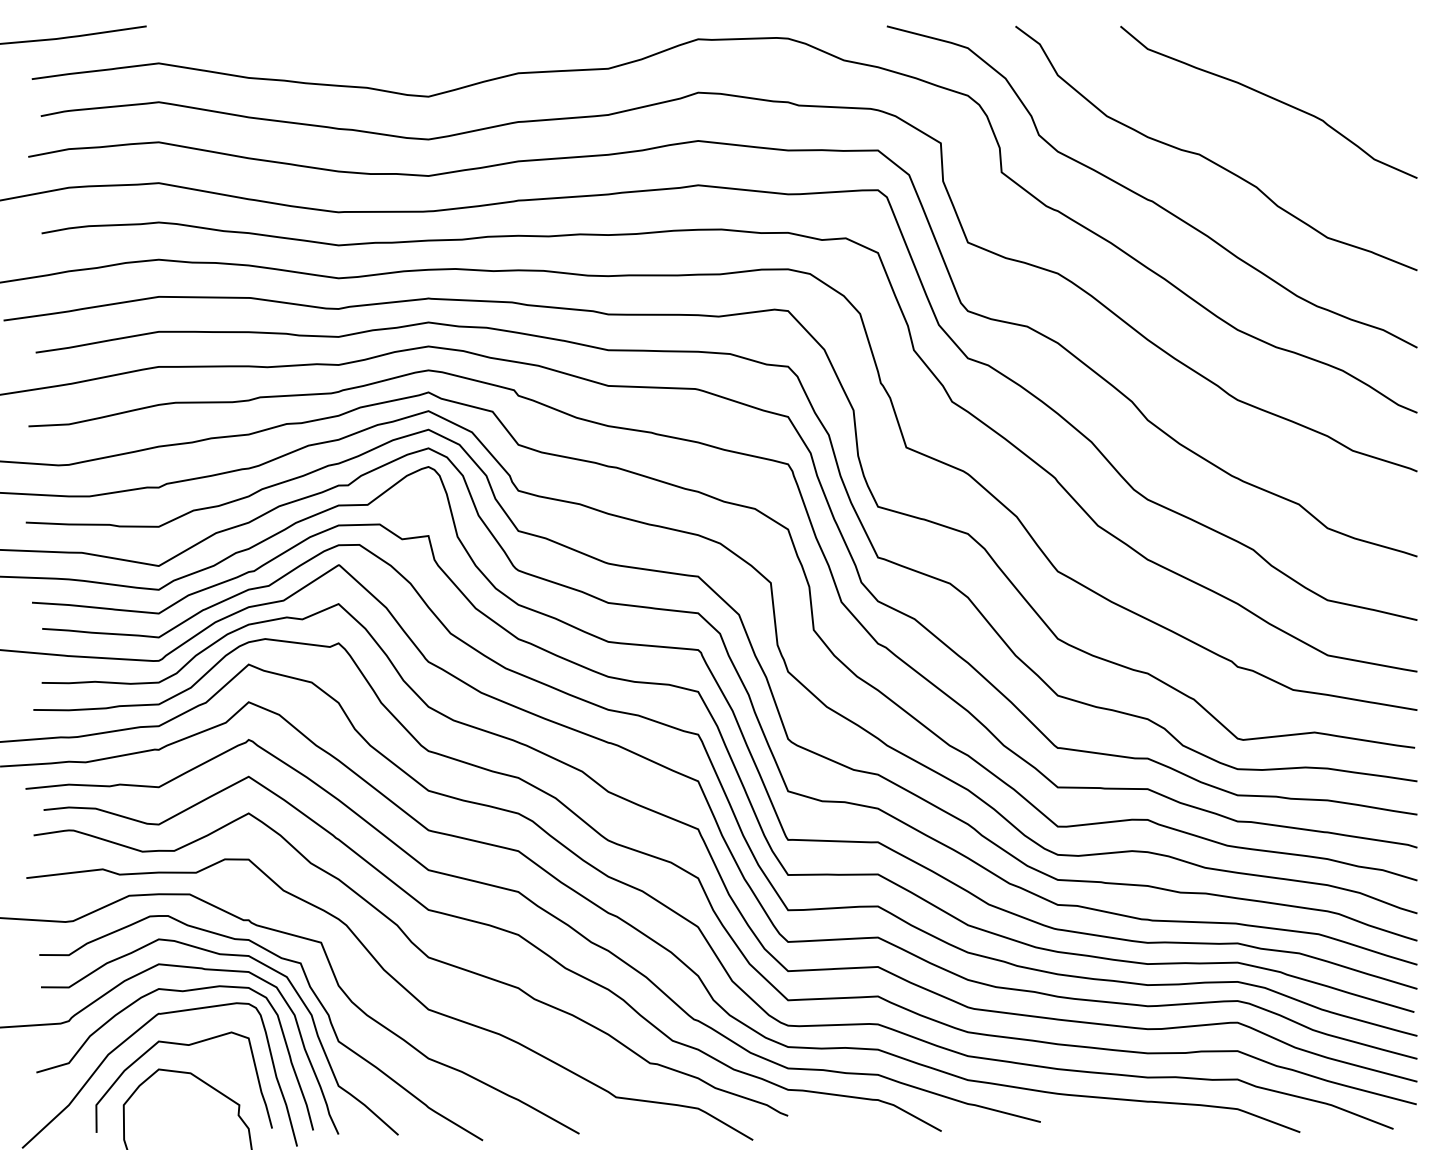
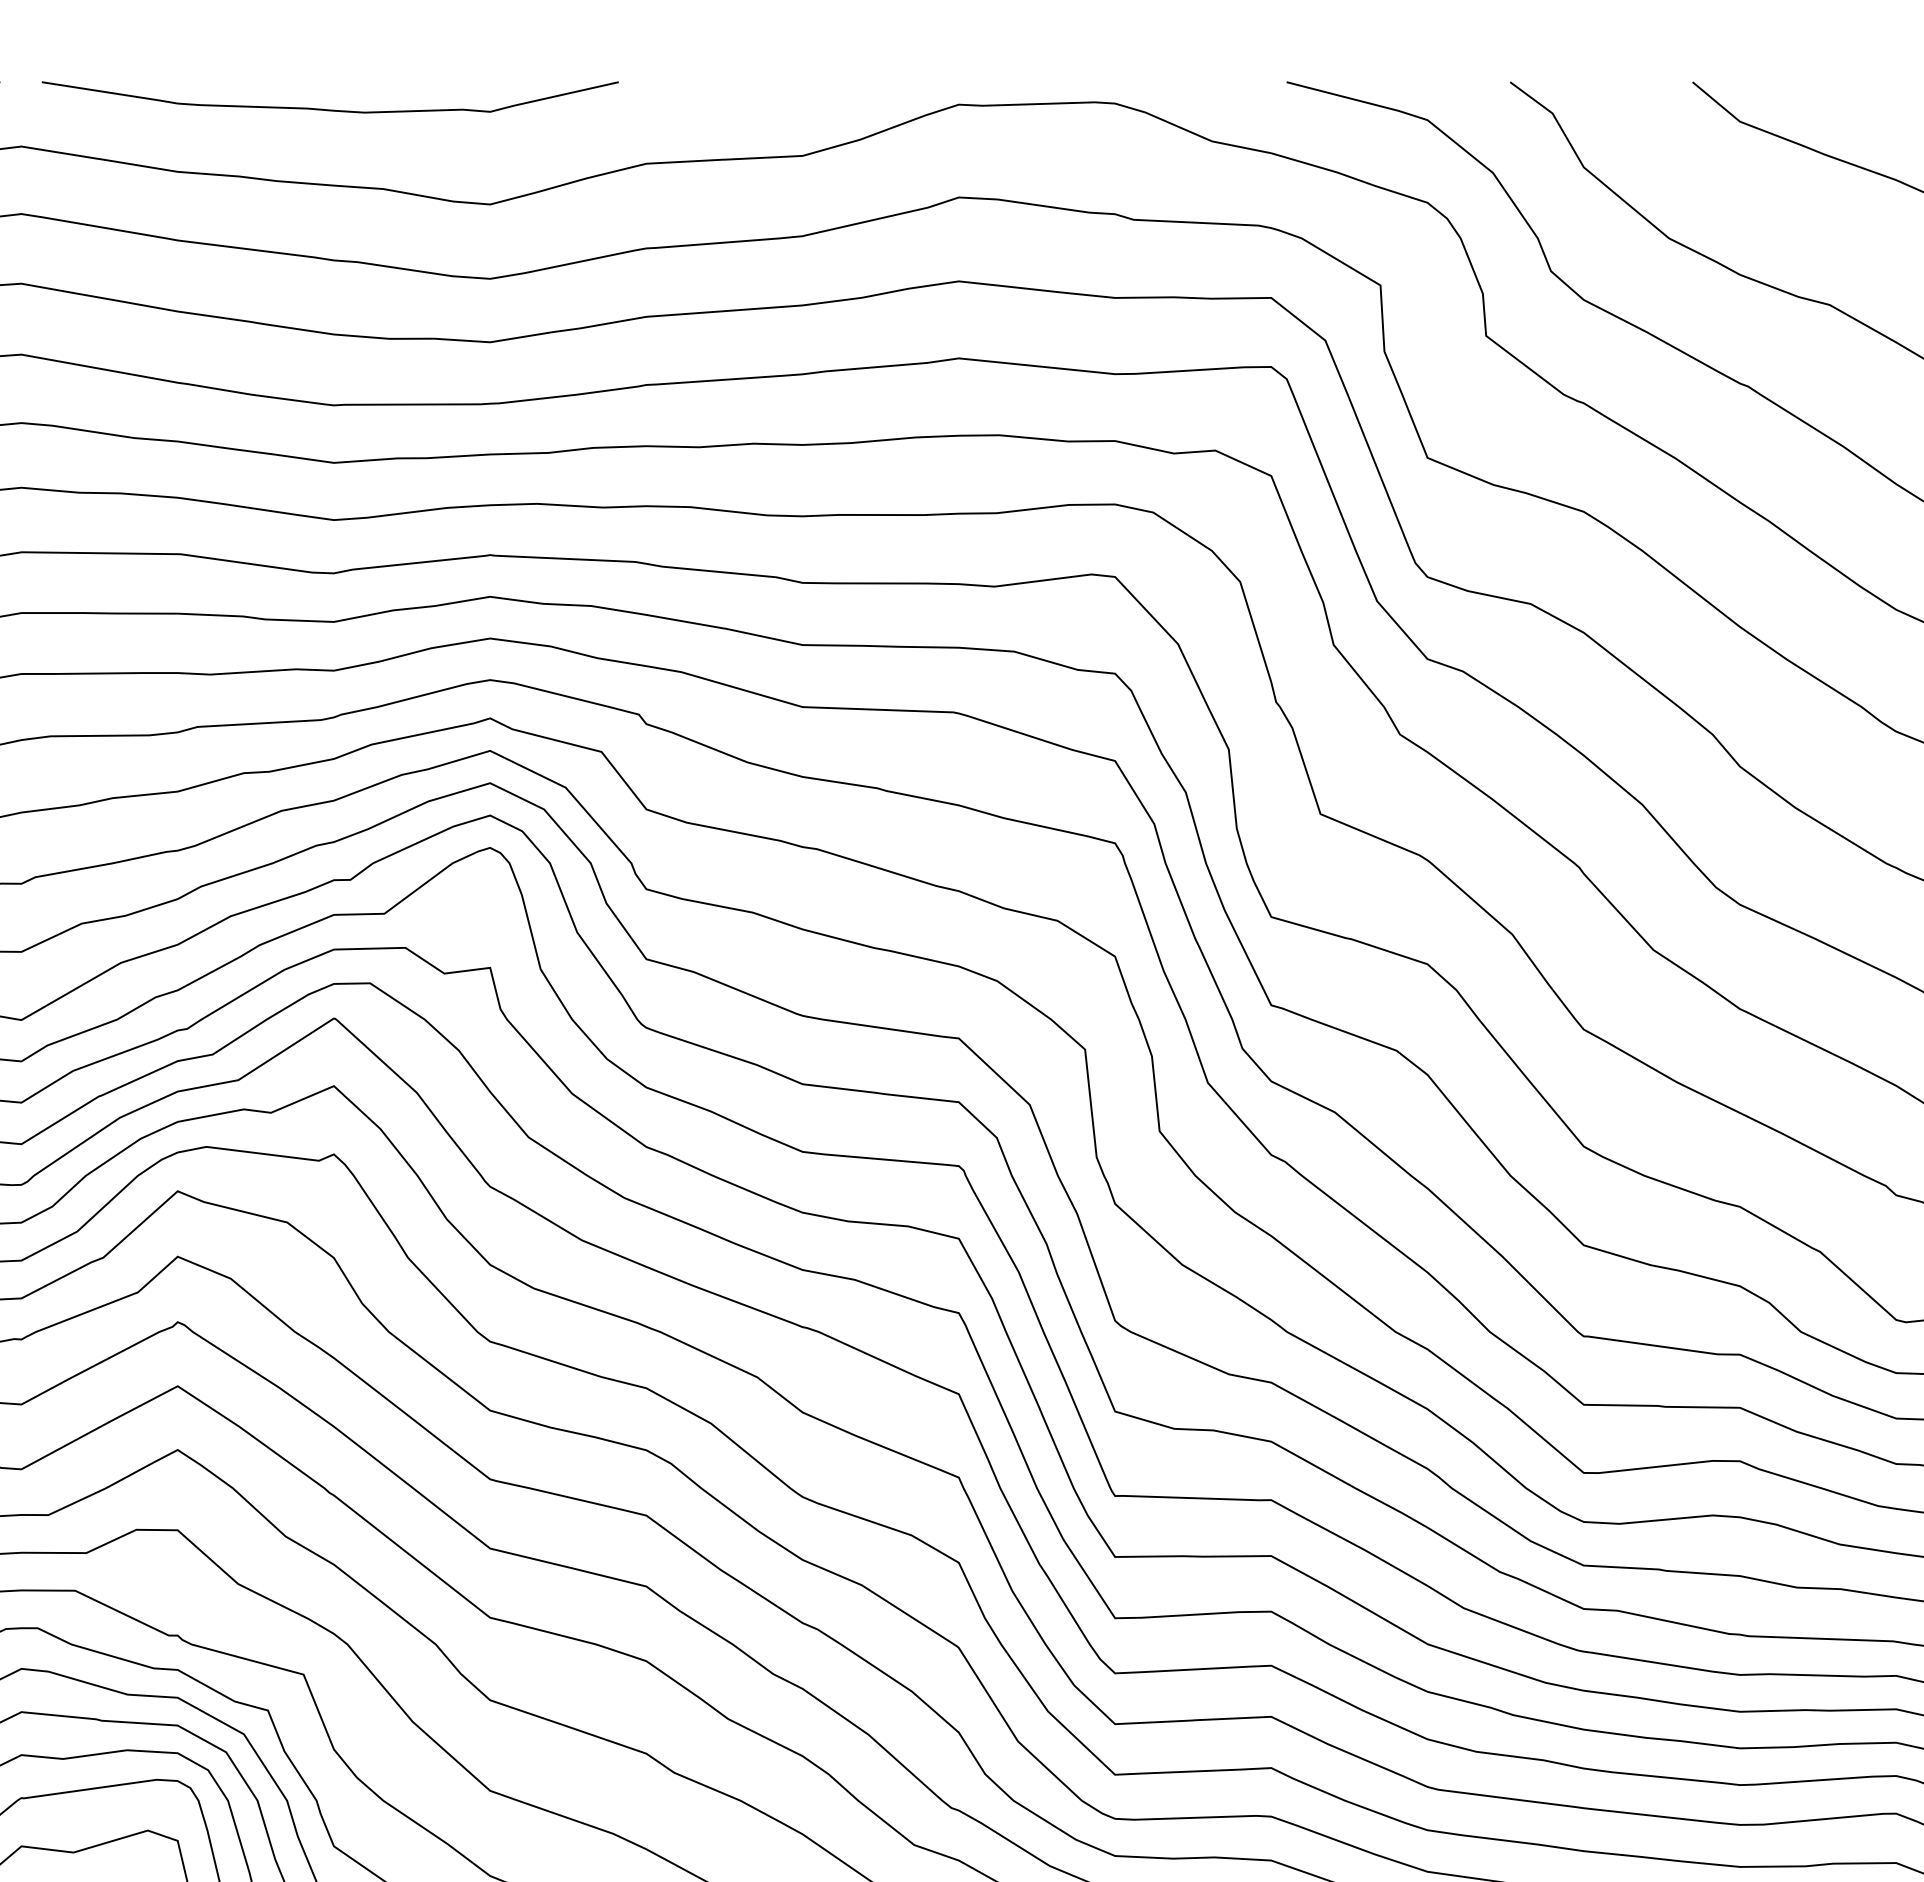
curve: (336, 41) -> (330, 108), added

